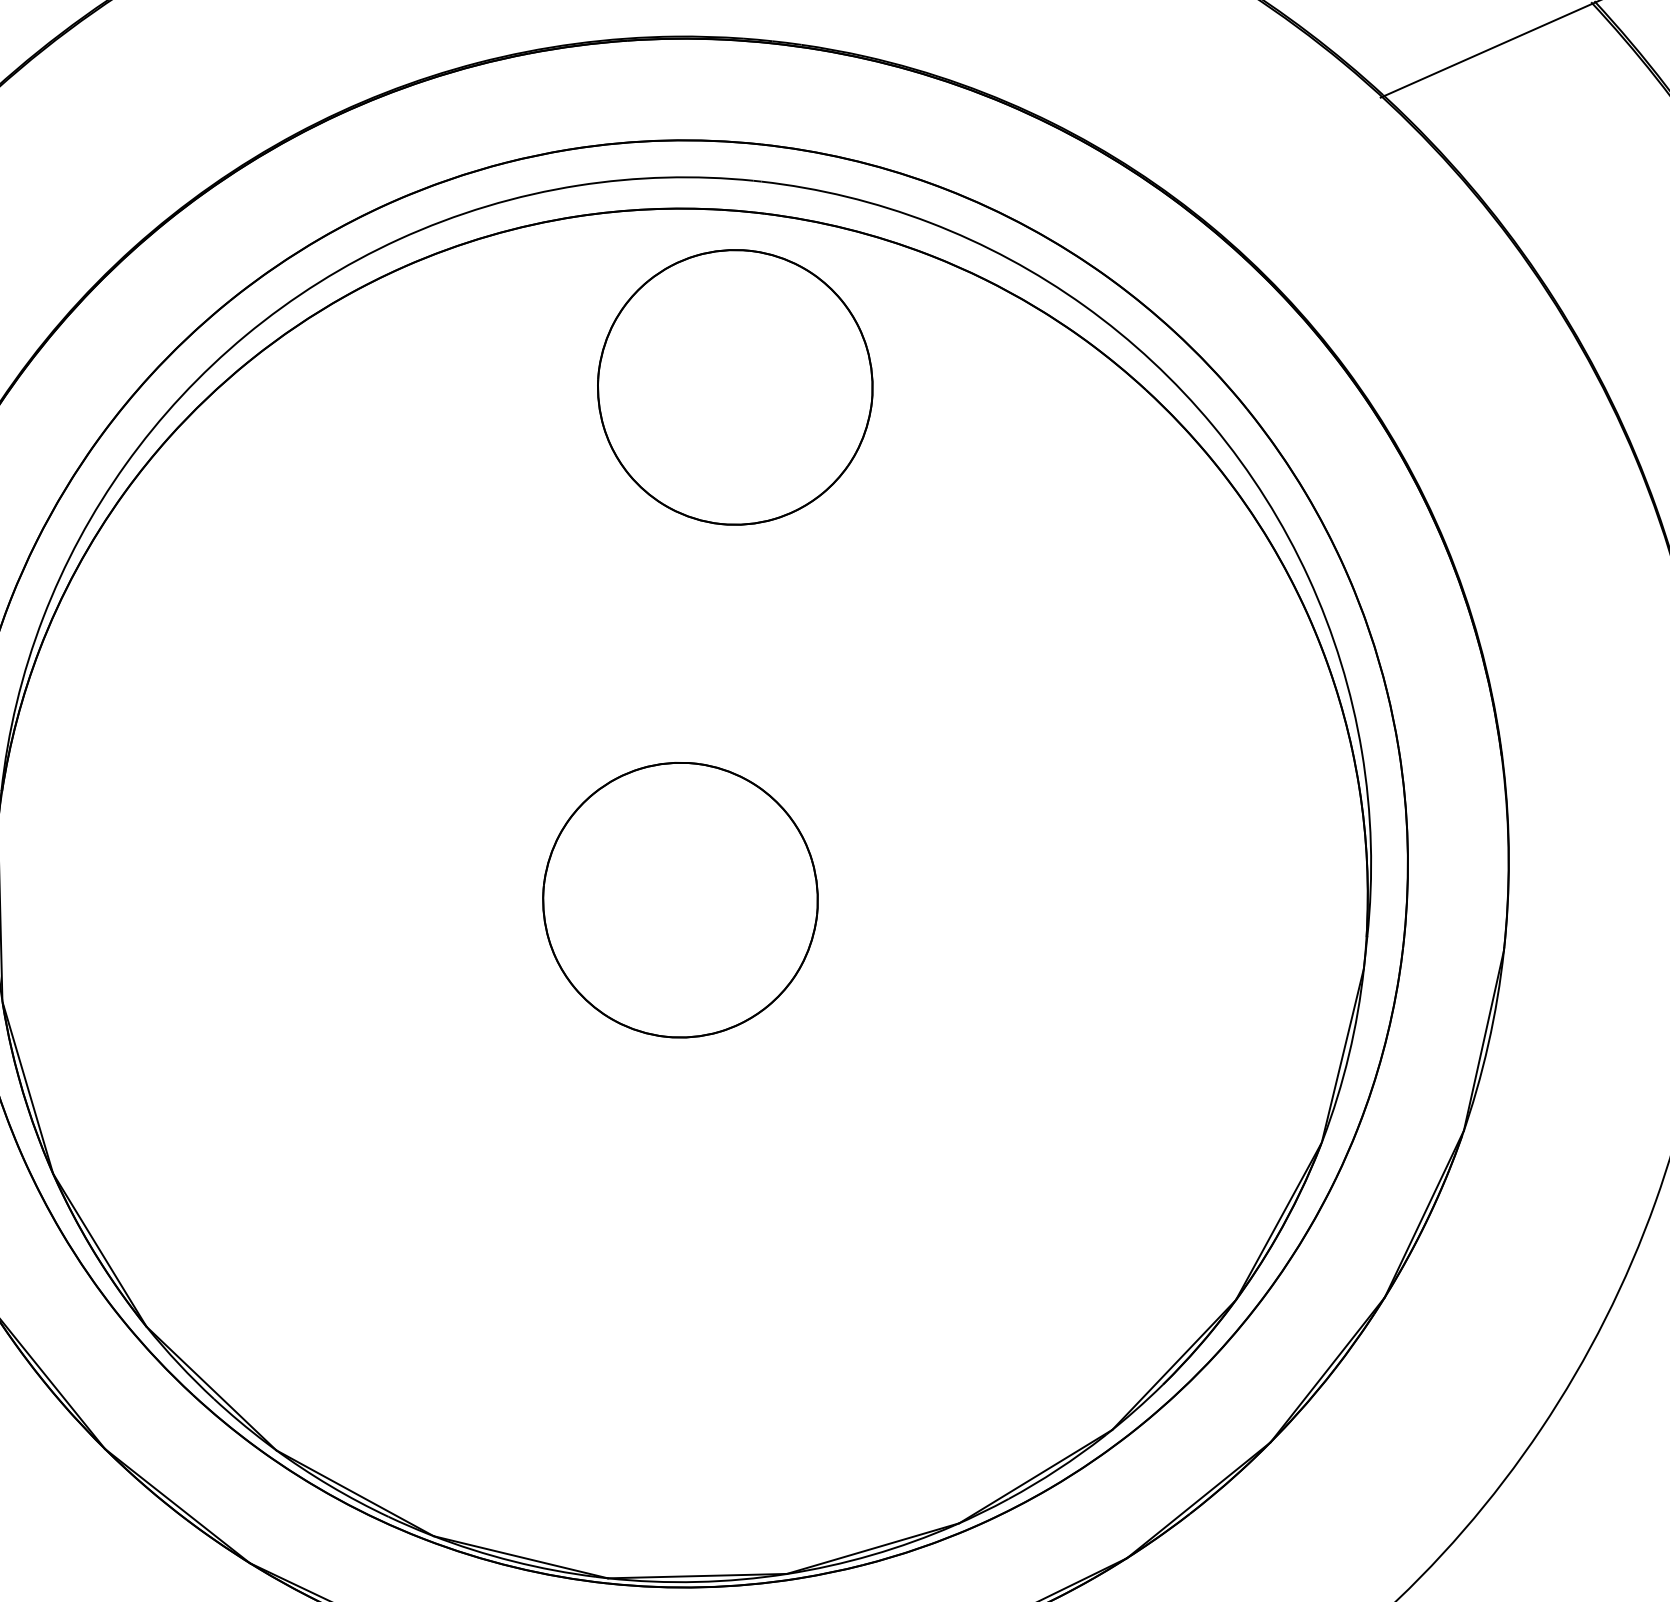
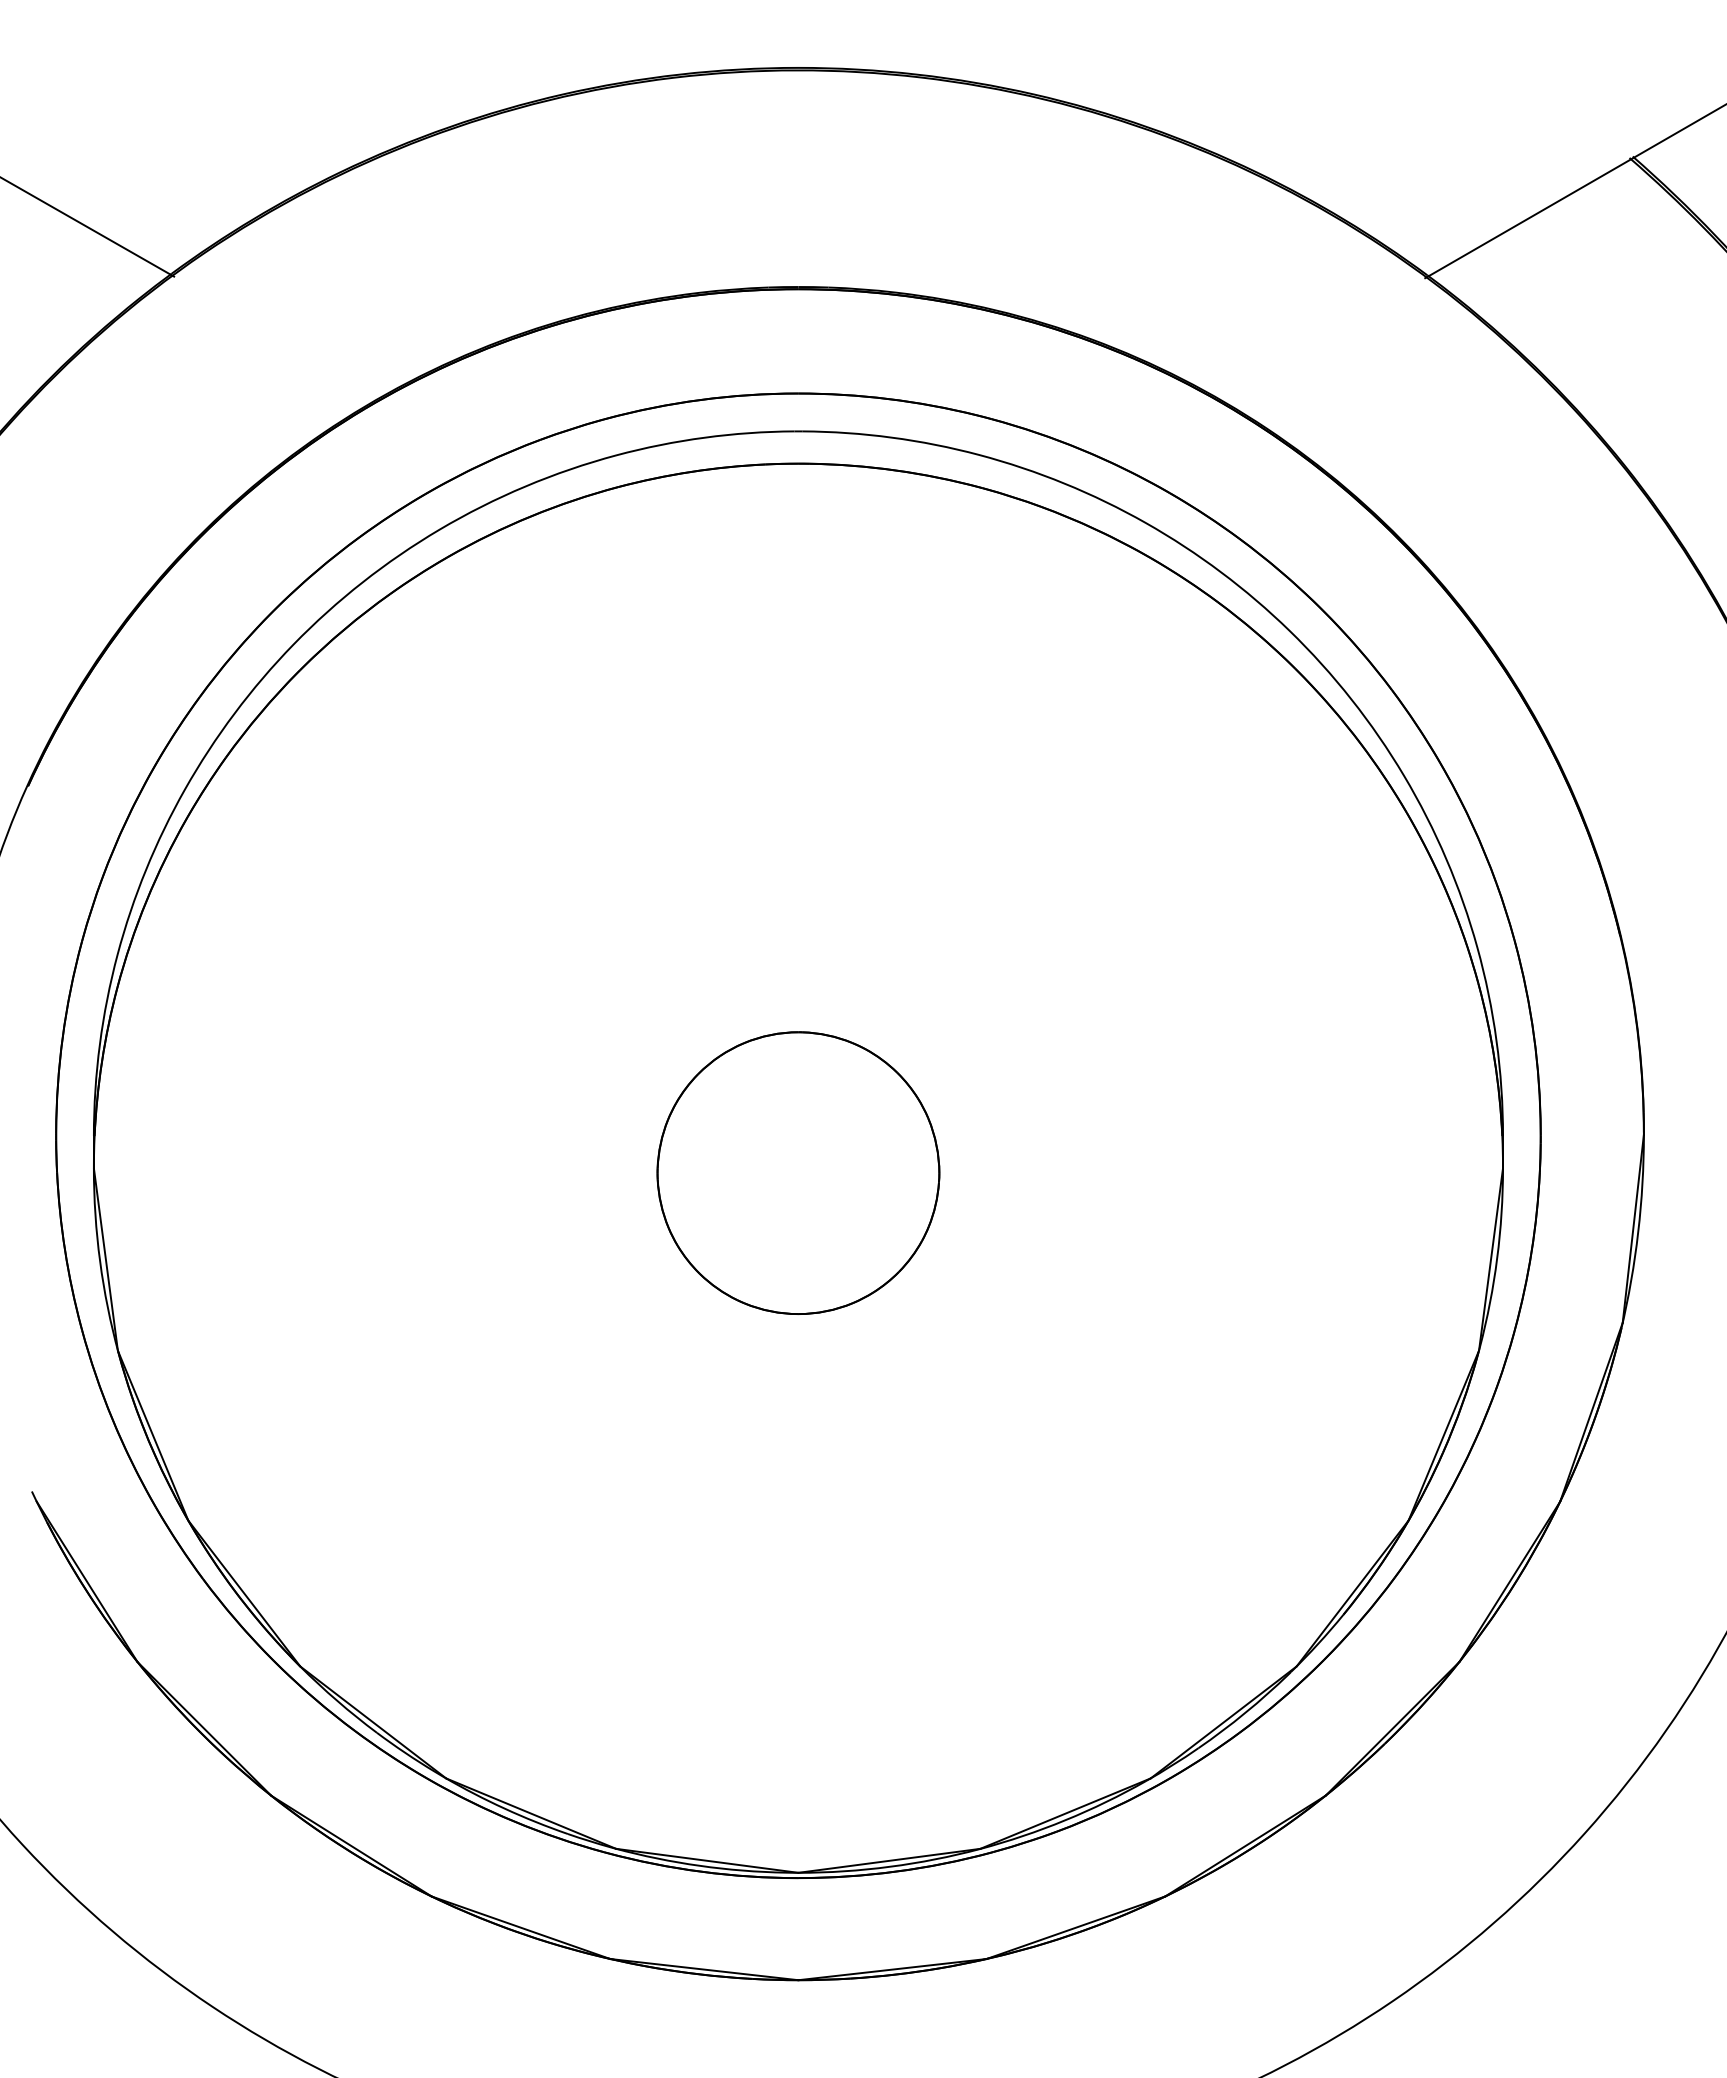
part: (735, 386) -> (798, 643), removed

